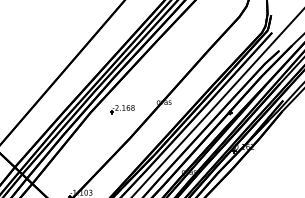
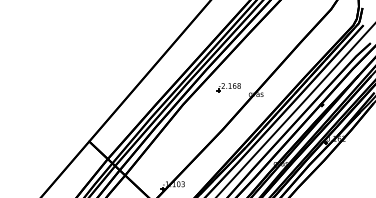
part: (122, 109) -> (228, 87), moved

